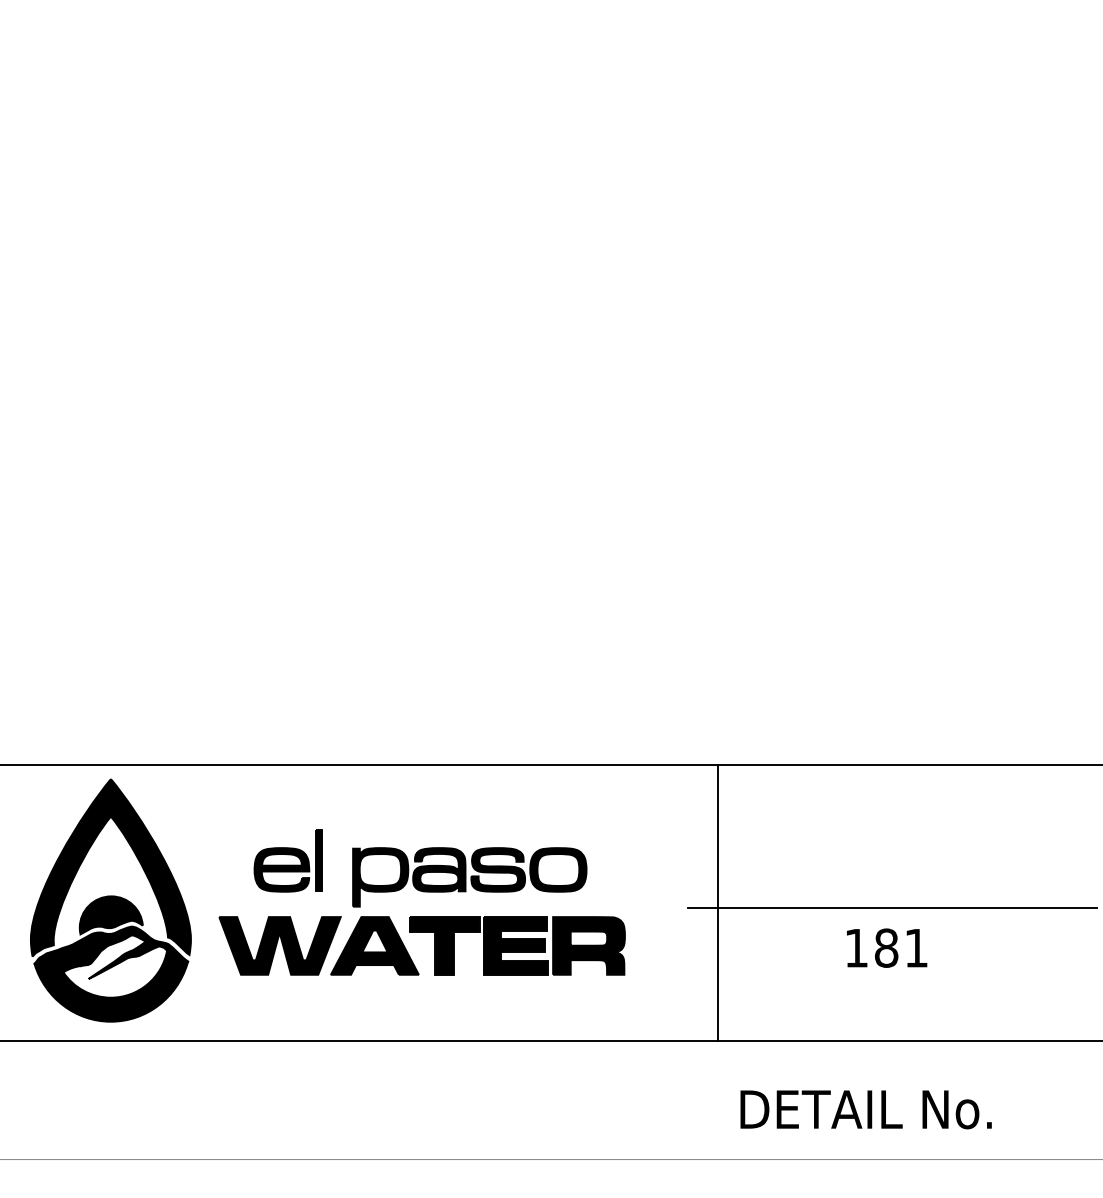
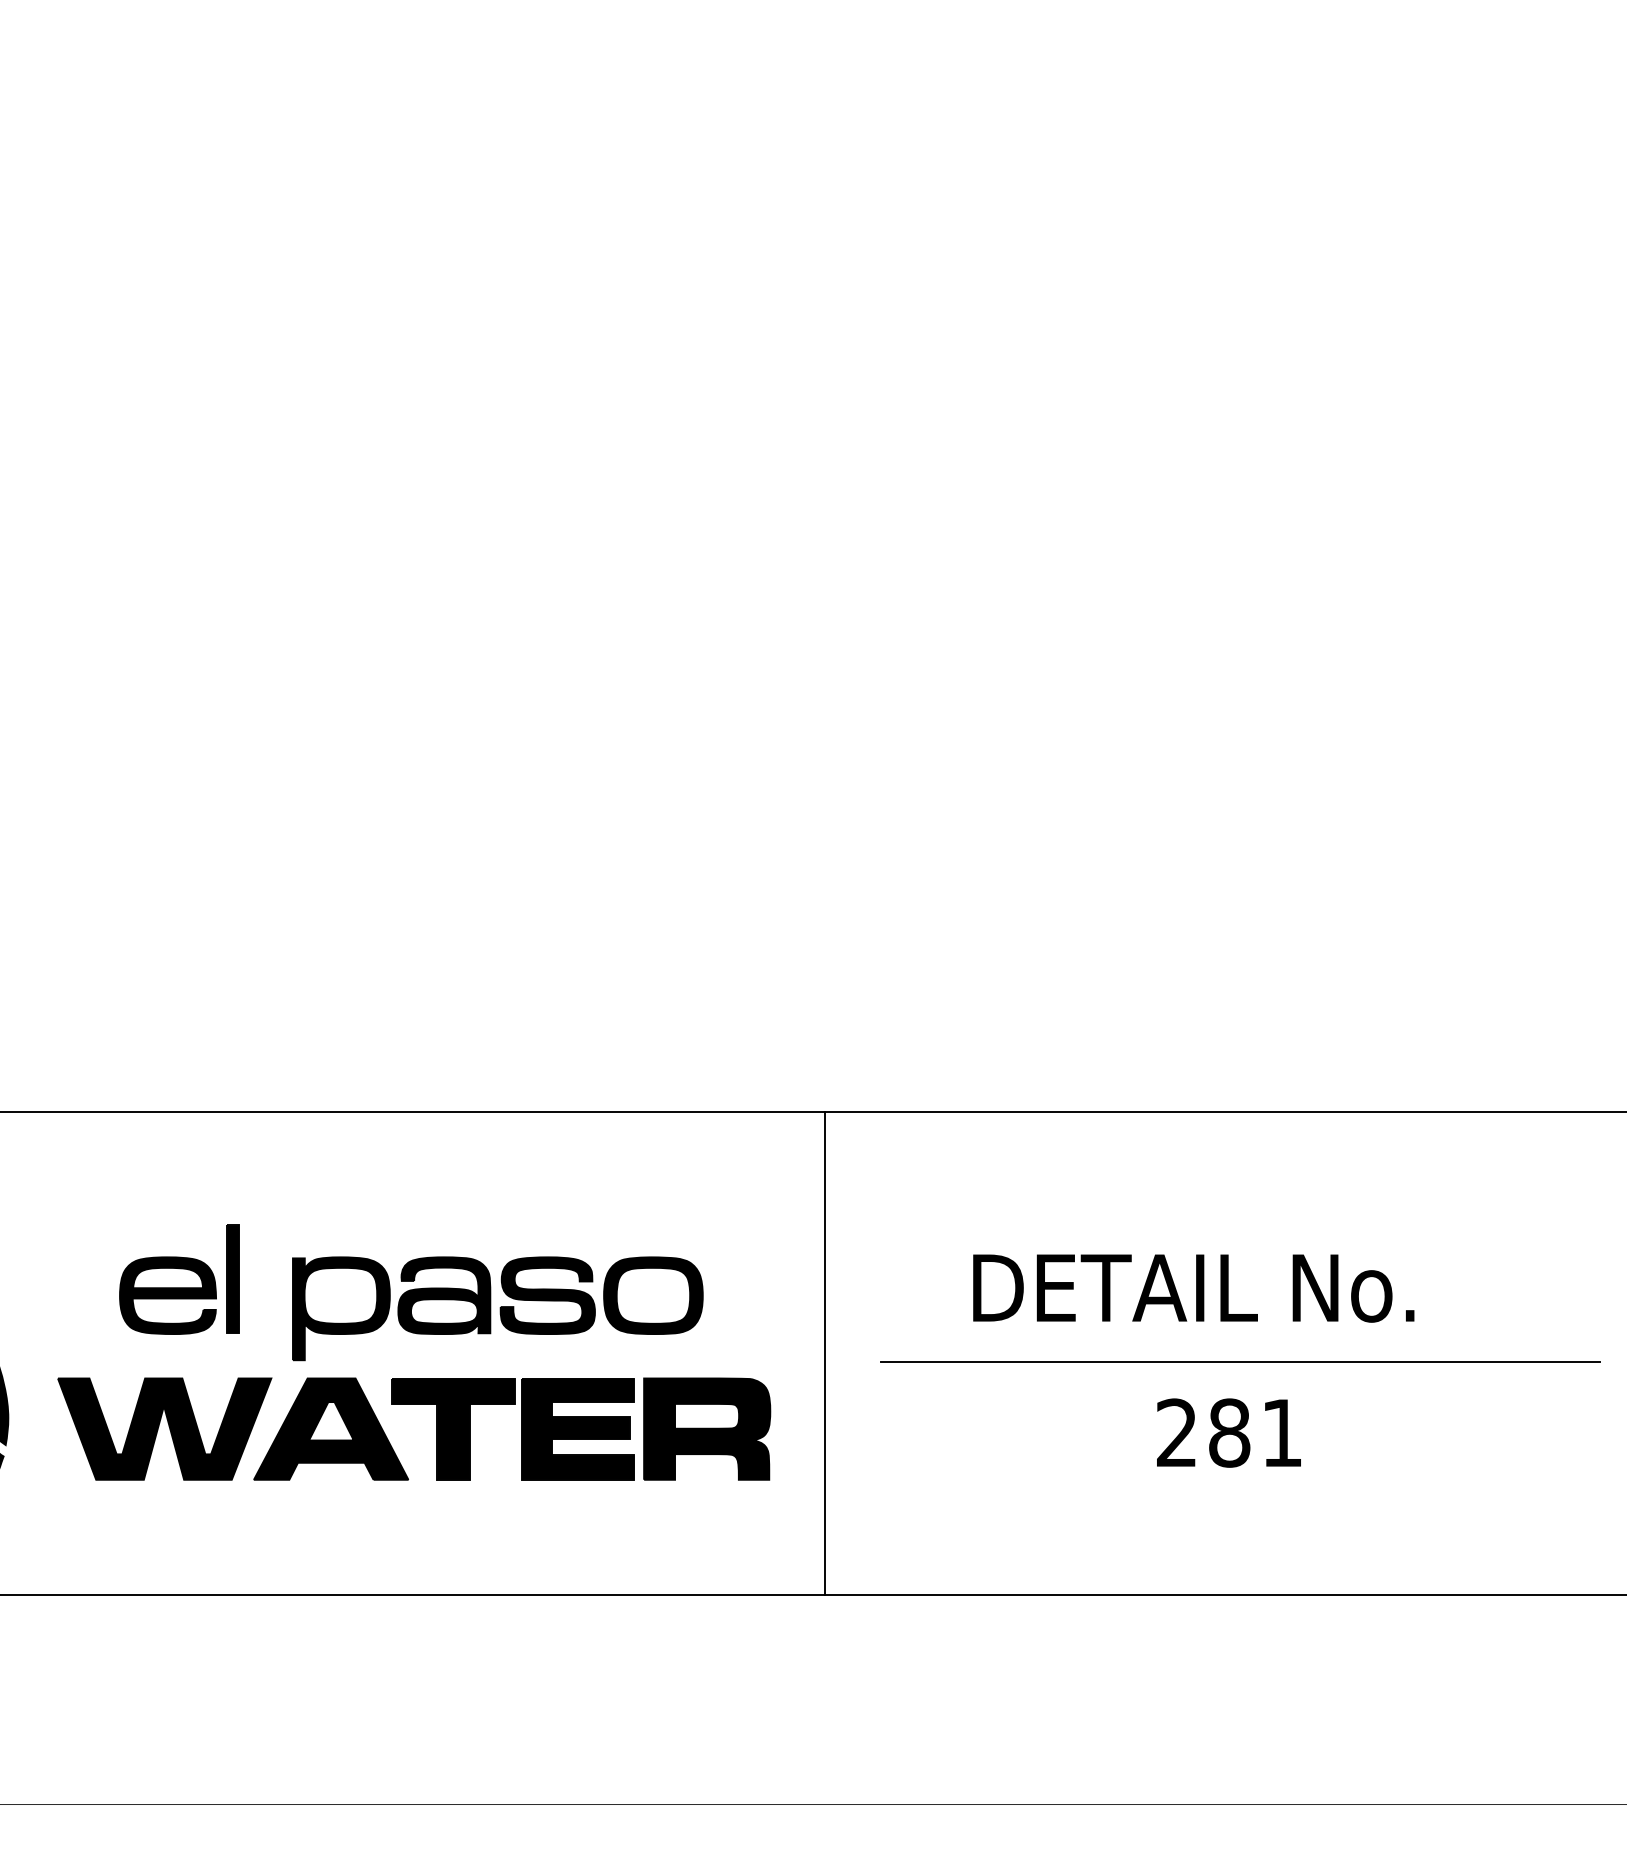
line: (718, 902) -> (825, 1352), moved
text: (856, 947) -> (1176, 1431), 181 -> 281
text: (865, 1109) -> (1192, 1287), moved

